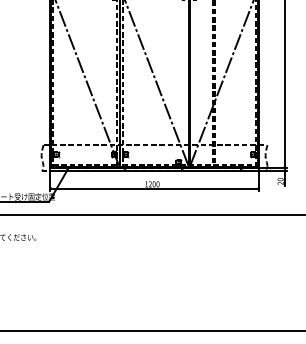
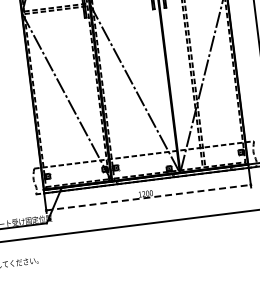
line: (155, 188) -> (149, 197), solid -> dashed

